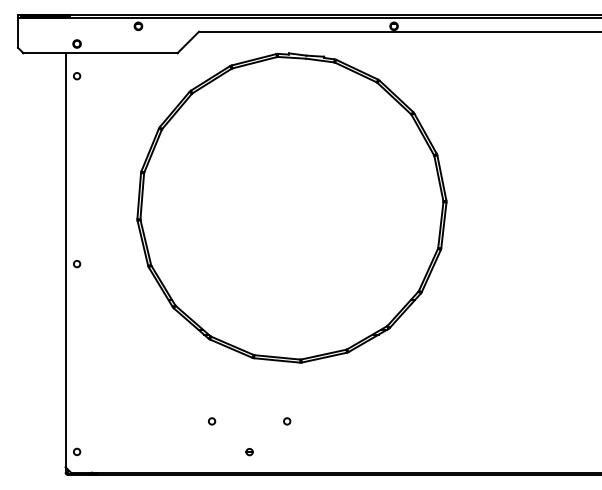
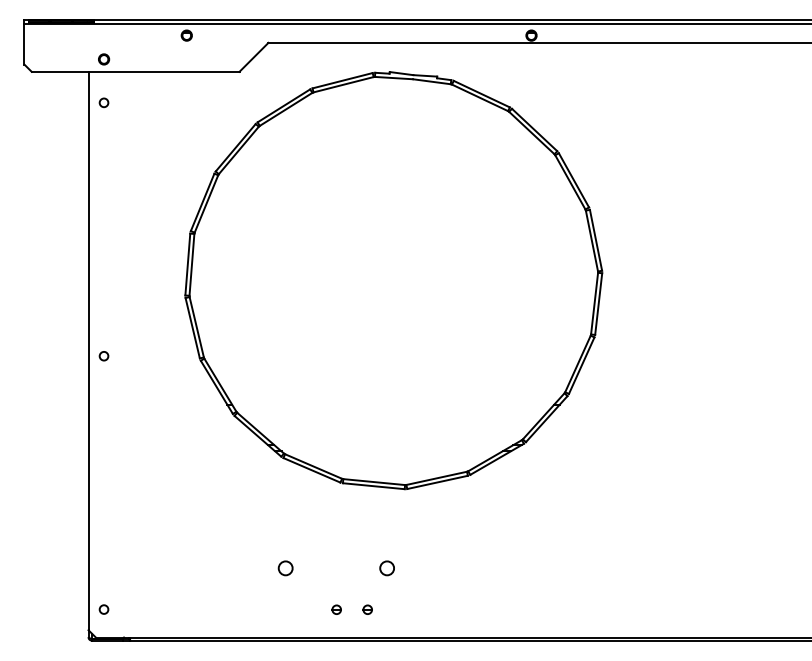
circle: (212, 421) -> (286, 568), size x1.6
circle: (287, 421) -> (387, 568), size x1.6
part: (272, 452) -> (367, 610), added

